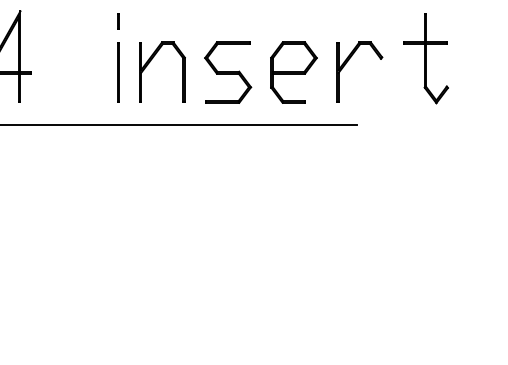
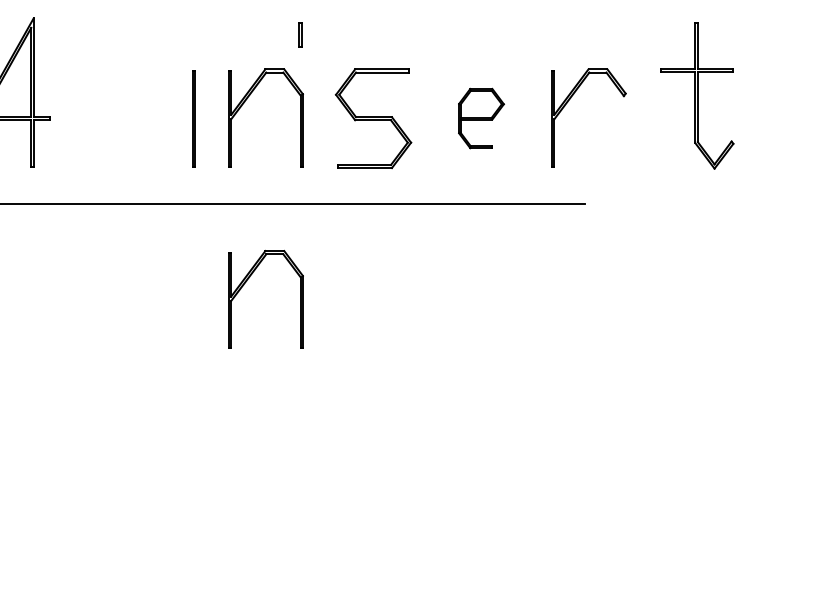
line: (118, 21) -> (300, 34), moved
part: (293, 72) -> (480, 118), size x0.6
part: (150, 173) -> (246, 283), added

